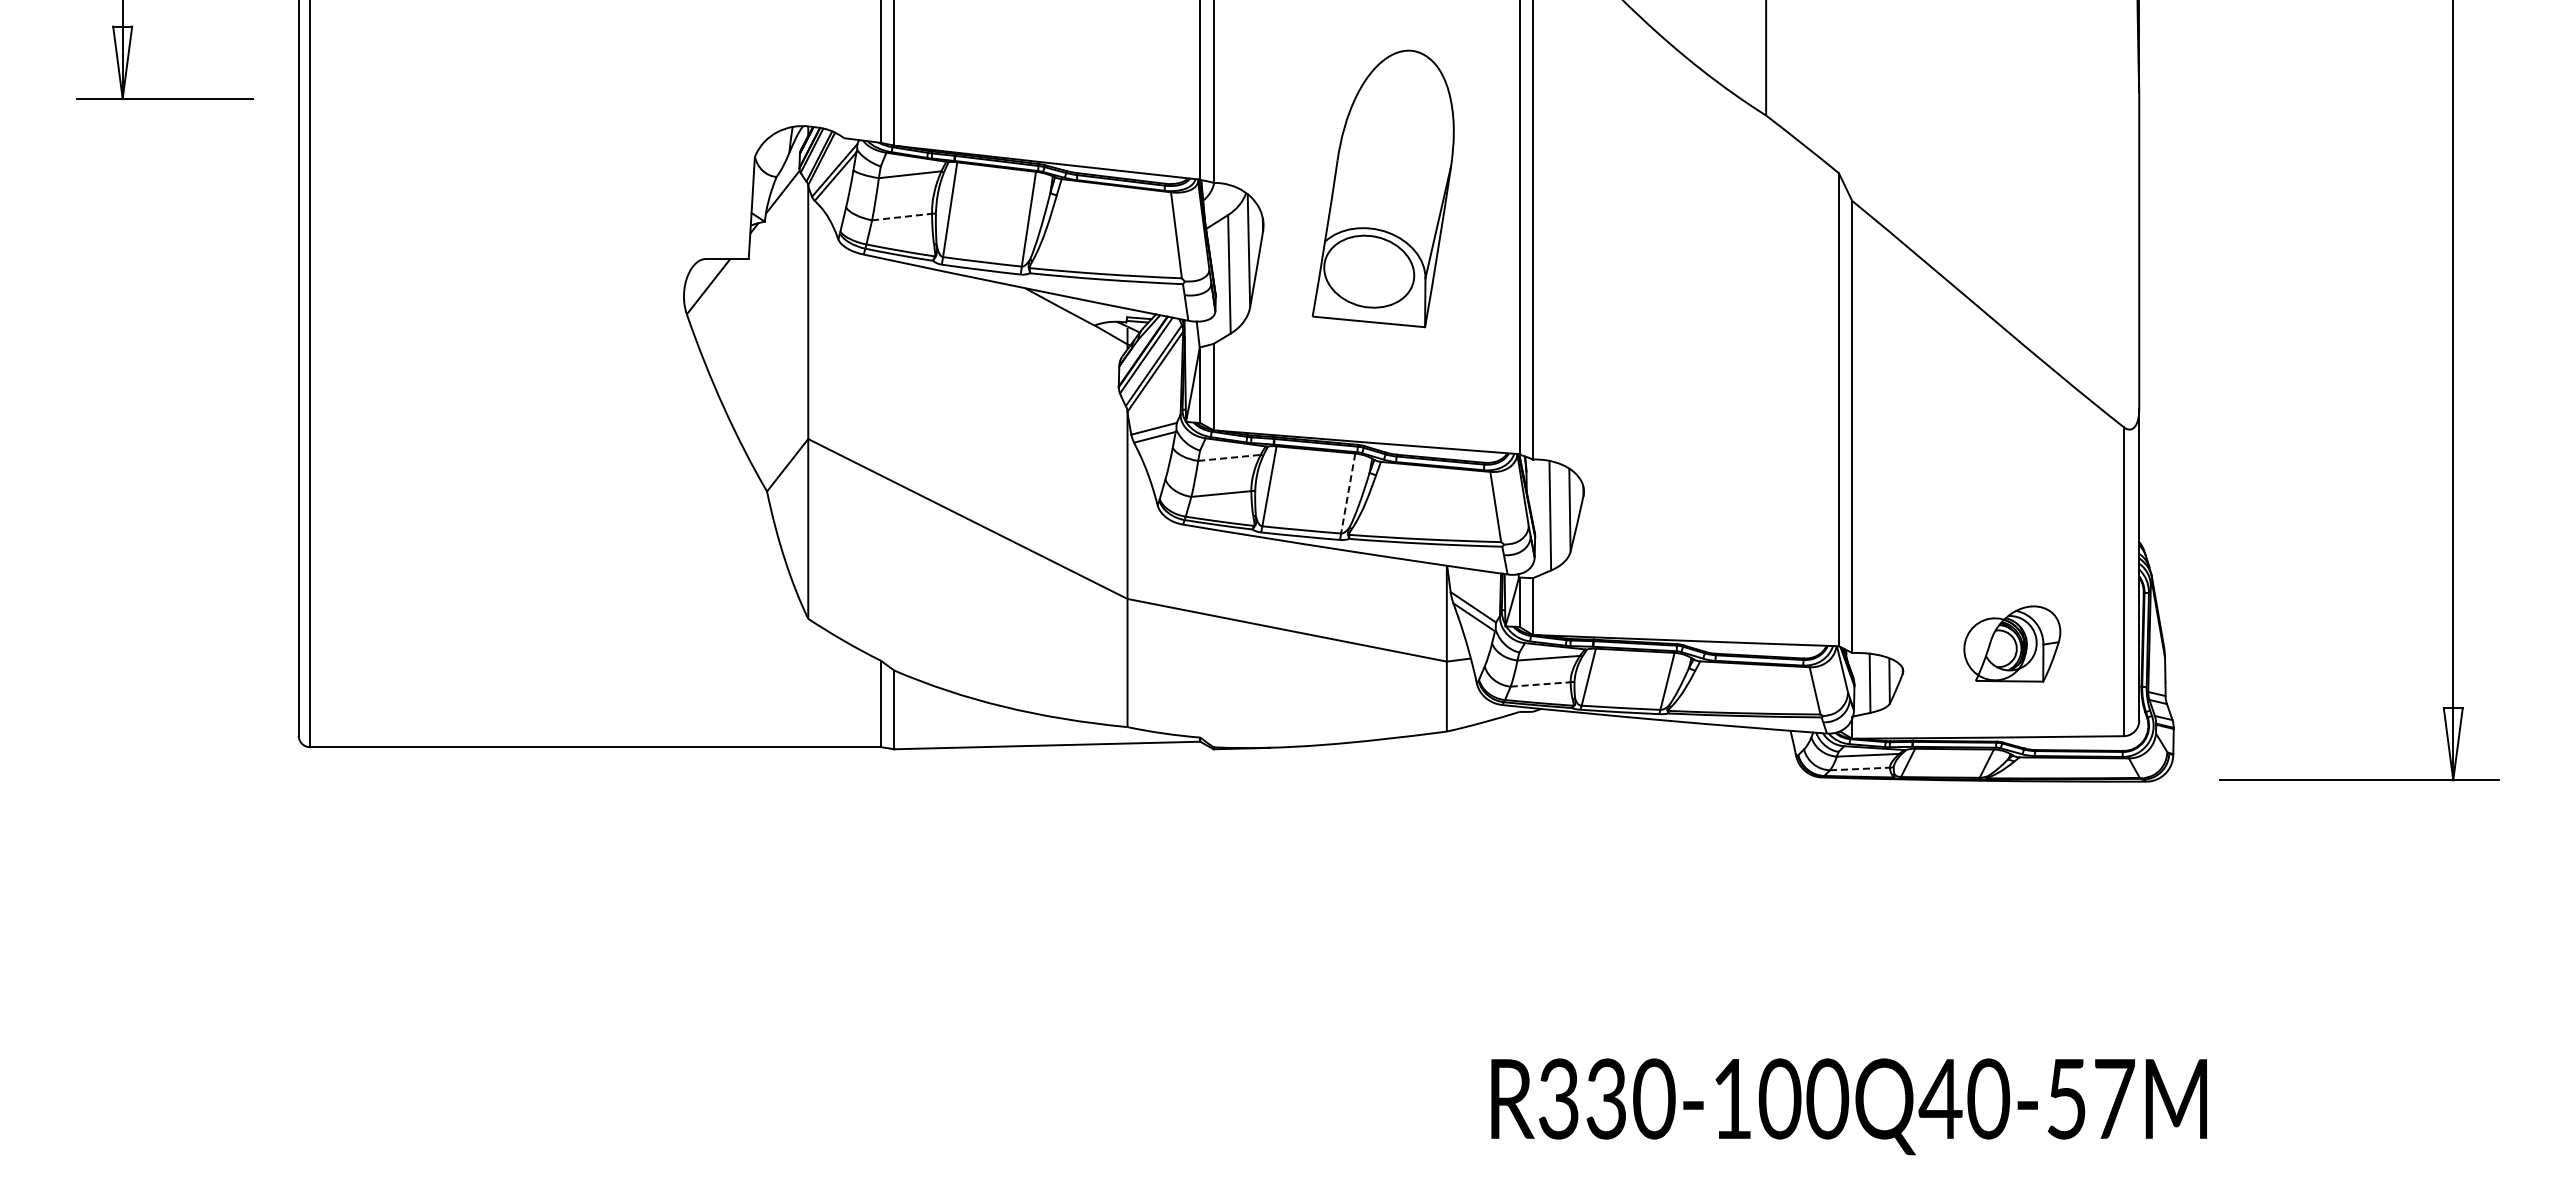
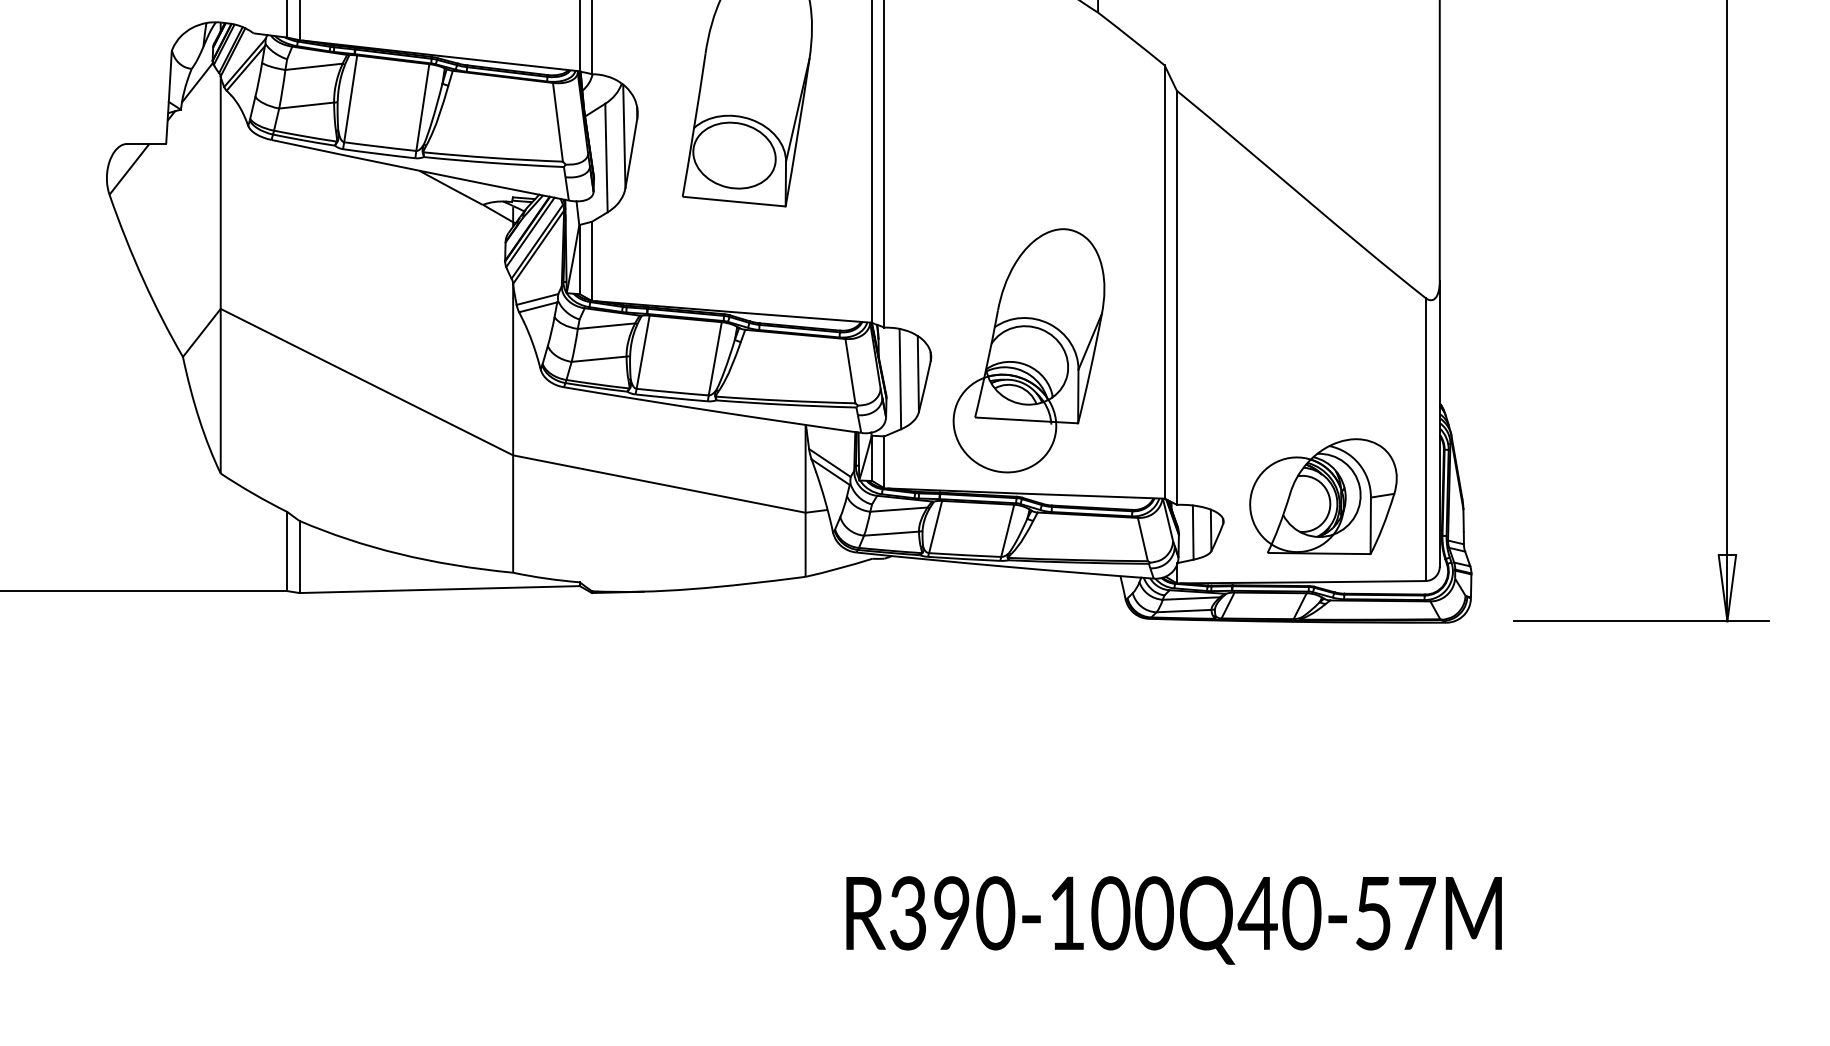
line: (902, 217) -> (307, 105), dashed -> solid
line: (1229, 457) -> (606, 325), dashed -> solid
part: (1690, 484) -> (1028, 350), added
line: (1348, 493) -> (715, 358), dashed -> solid
part: (2012, 643) -> (1323, 496), size x1.67
line: (1541, 684) -> (892, 533), dashed -> solid
line: (1859, 769) -> (1183, 611), dashed -> solid
text: (1605, 1098) -> (950, 912), R330-100Q40-57M -> R390-100Q40-57M

